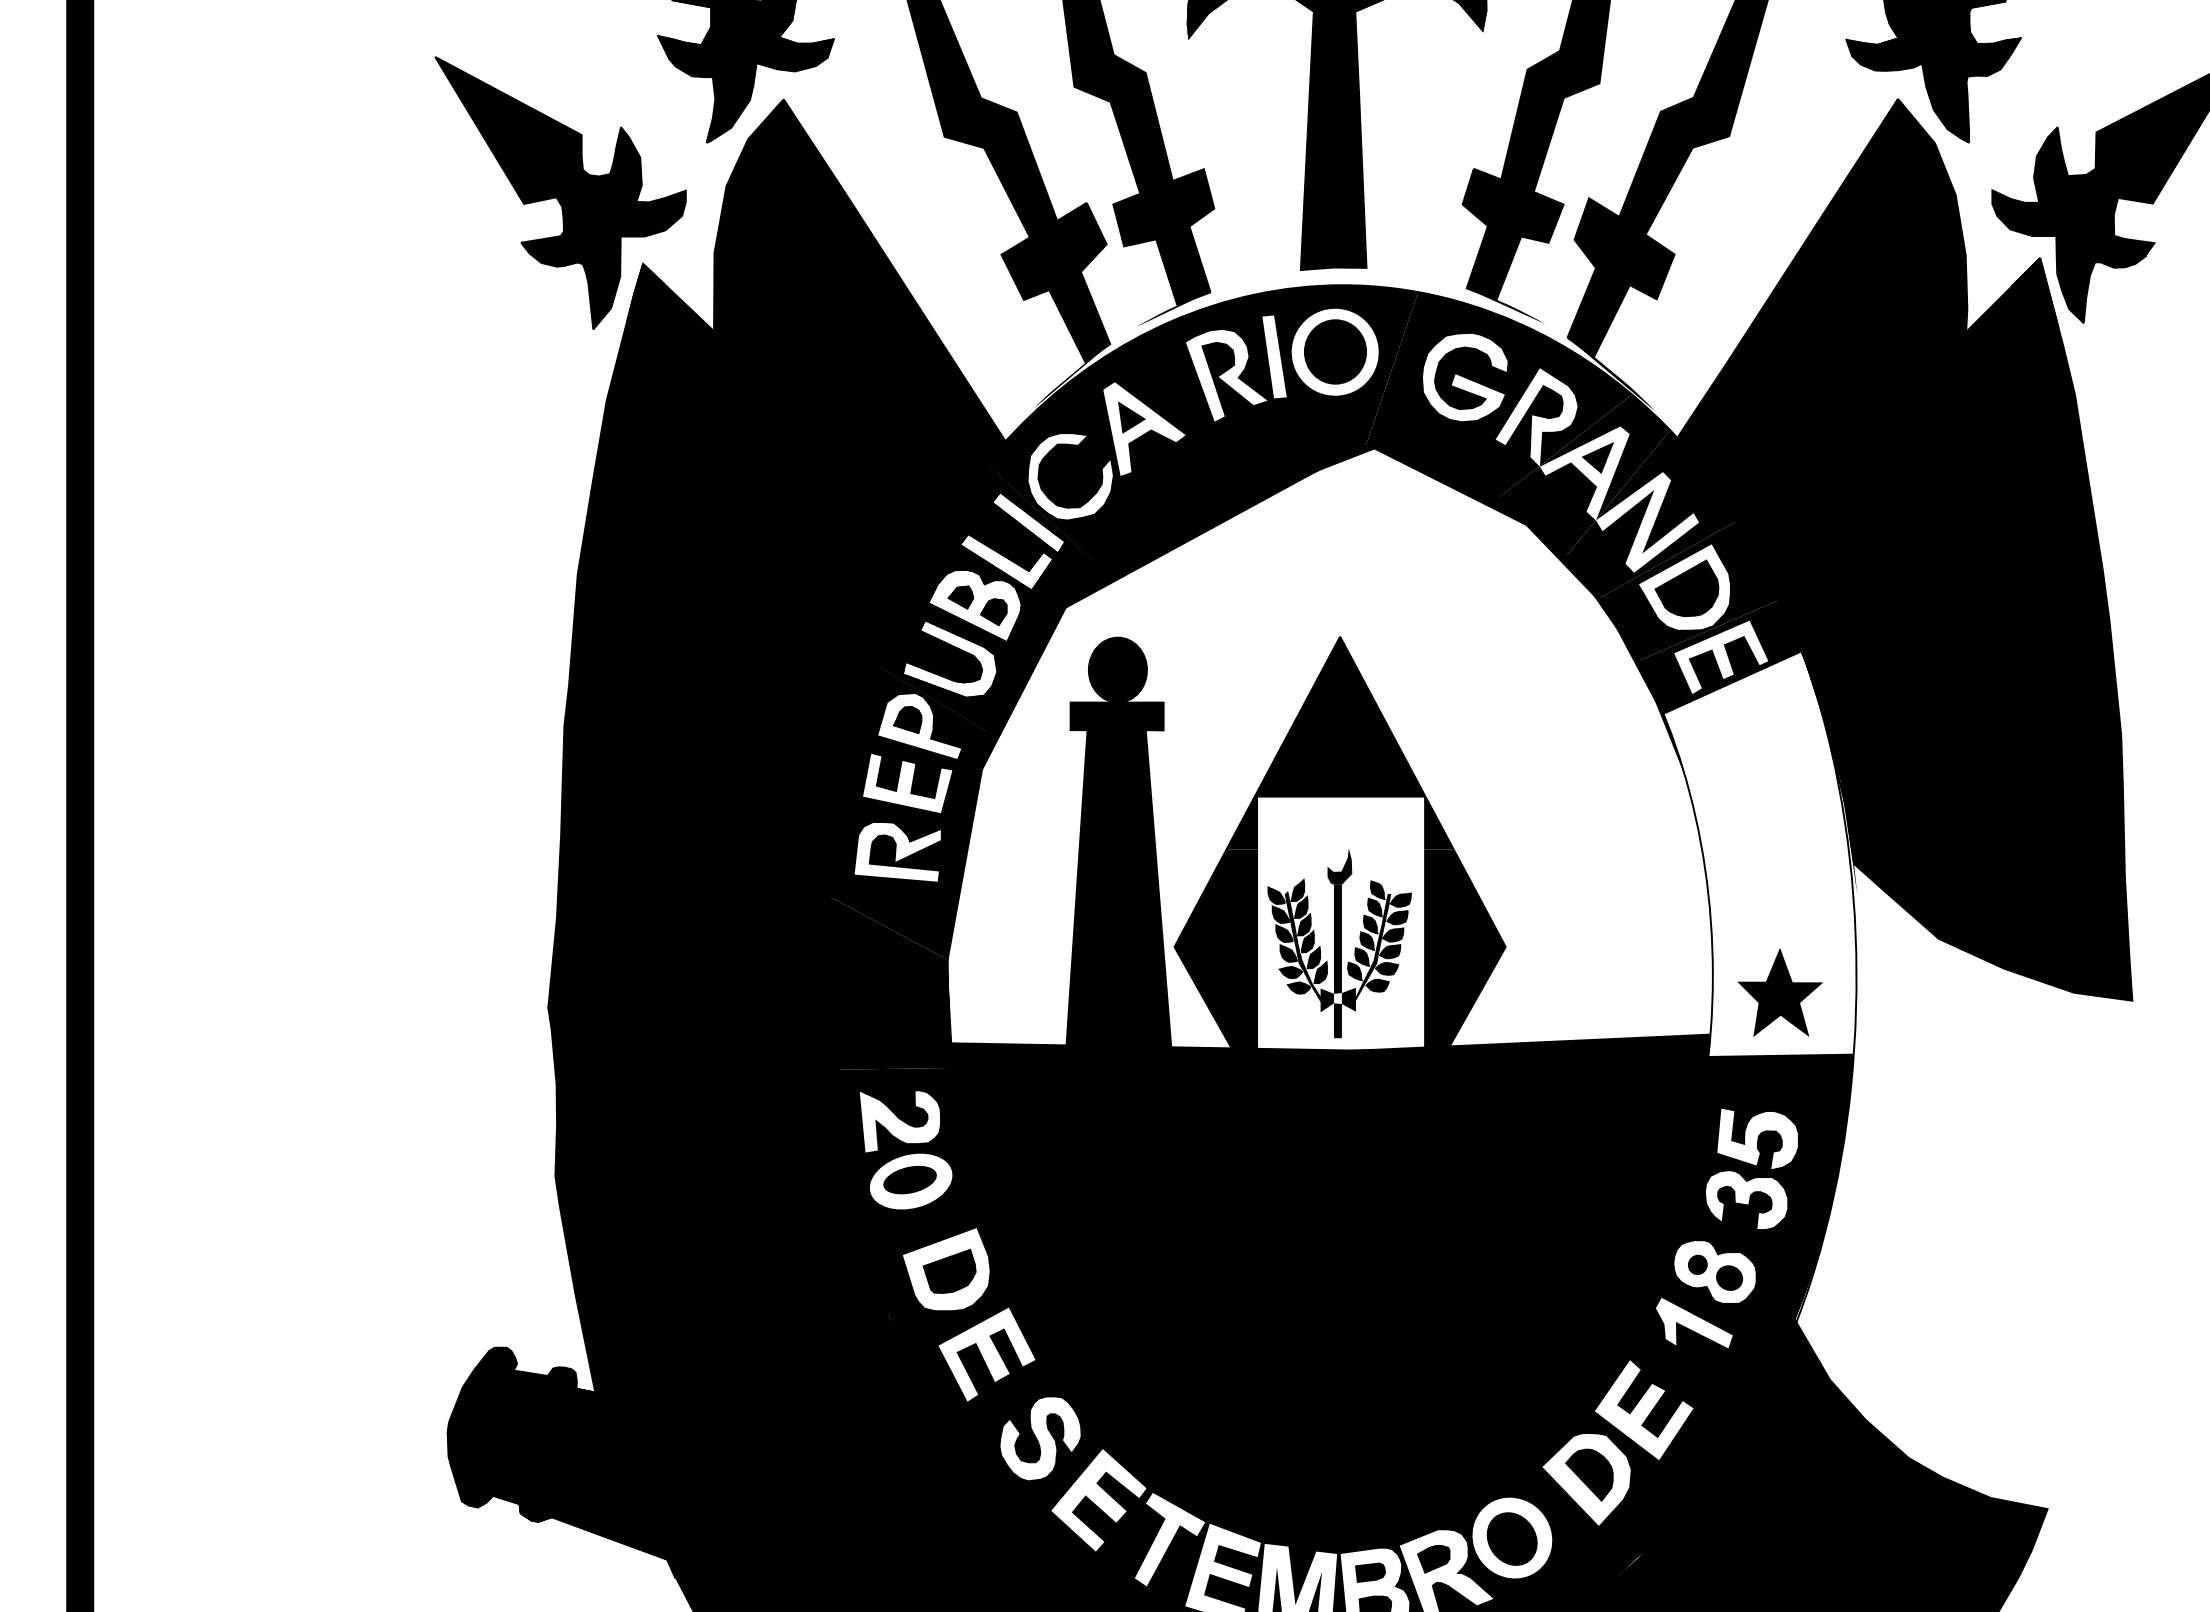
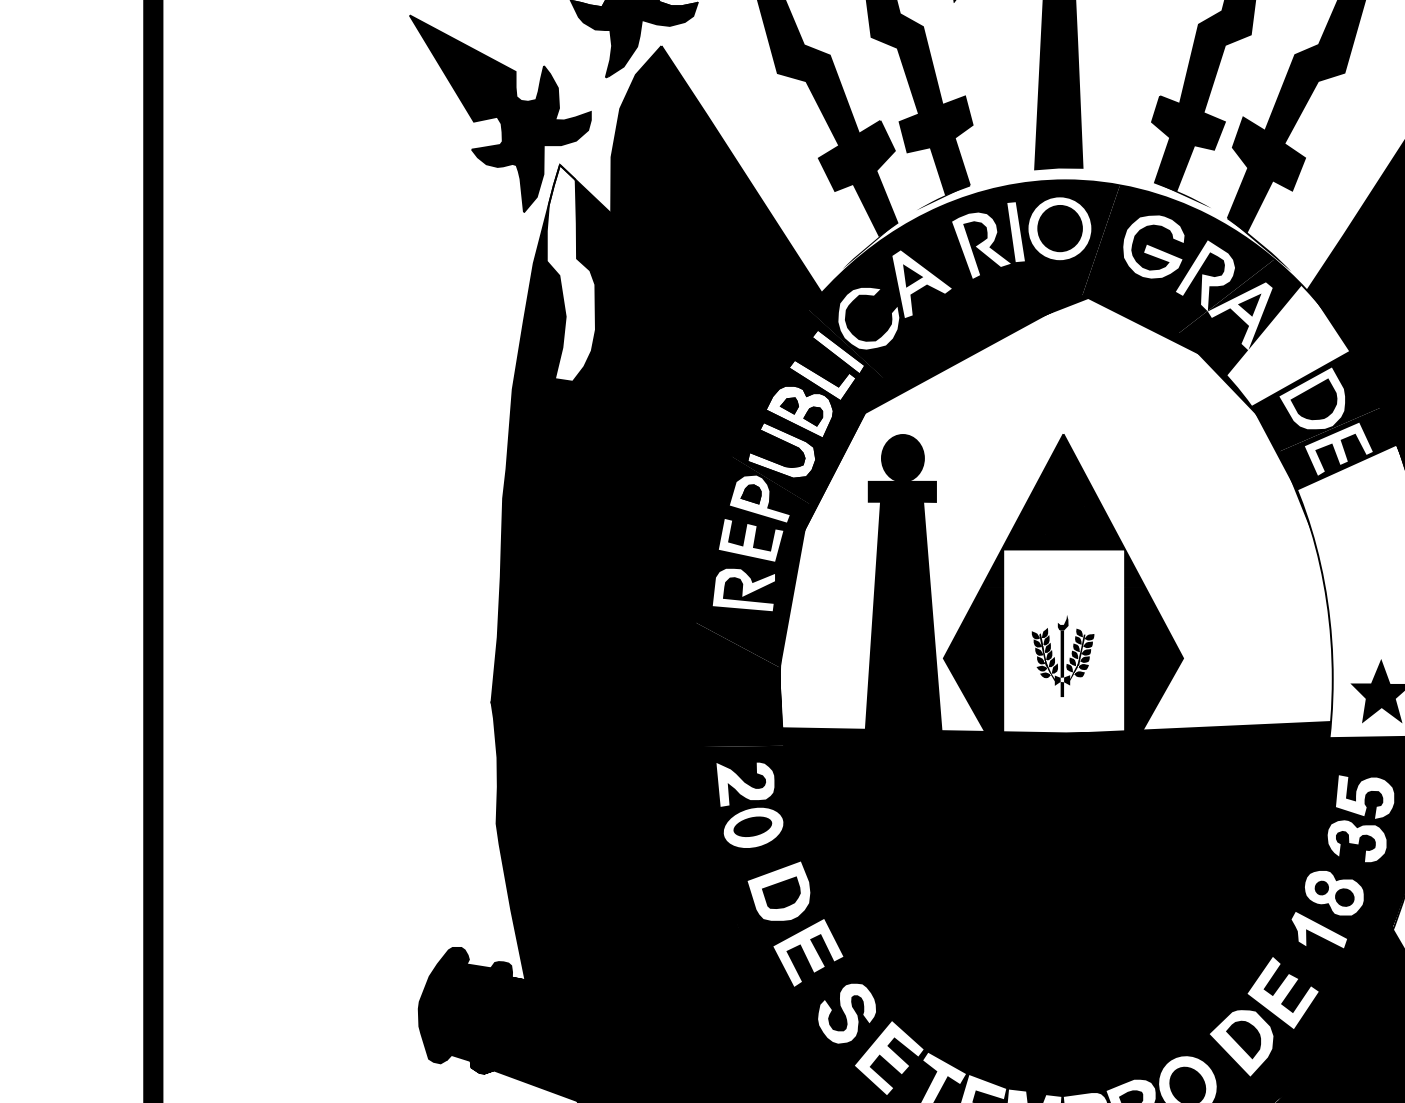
fill: (658, 414) -> (571, 273), removed
fill: (1652, 546) -> (1289, 369), removed
part: (1339, 943) -> (1063, 655), size x0.6

